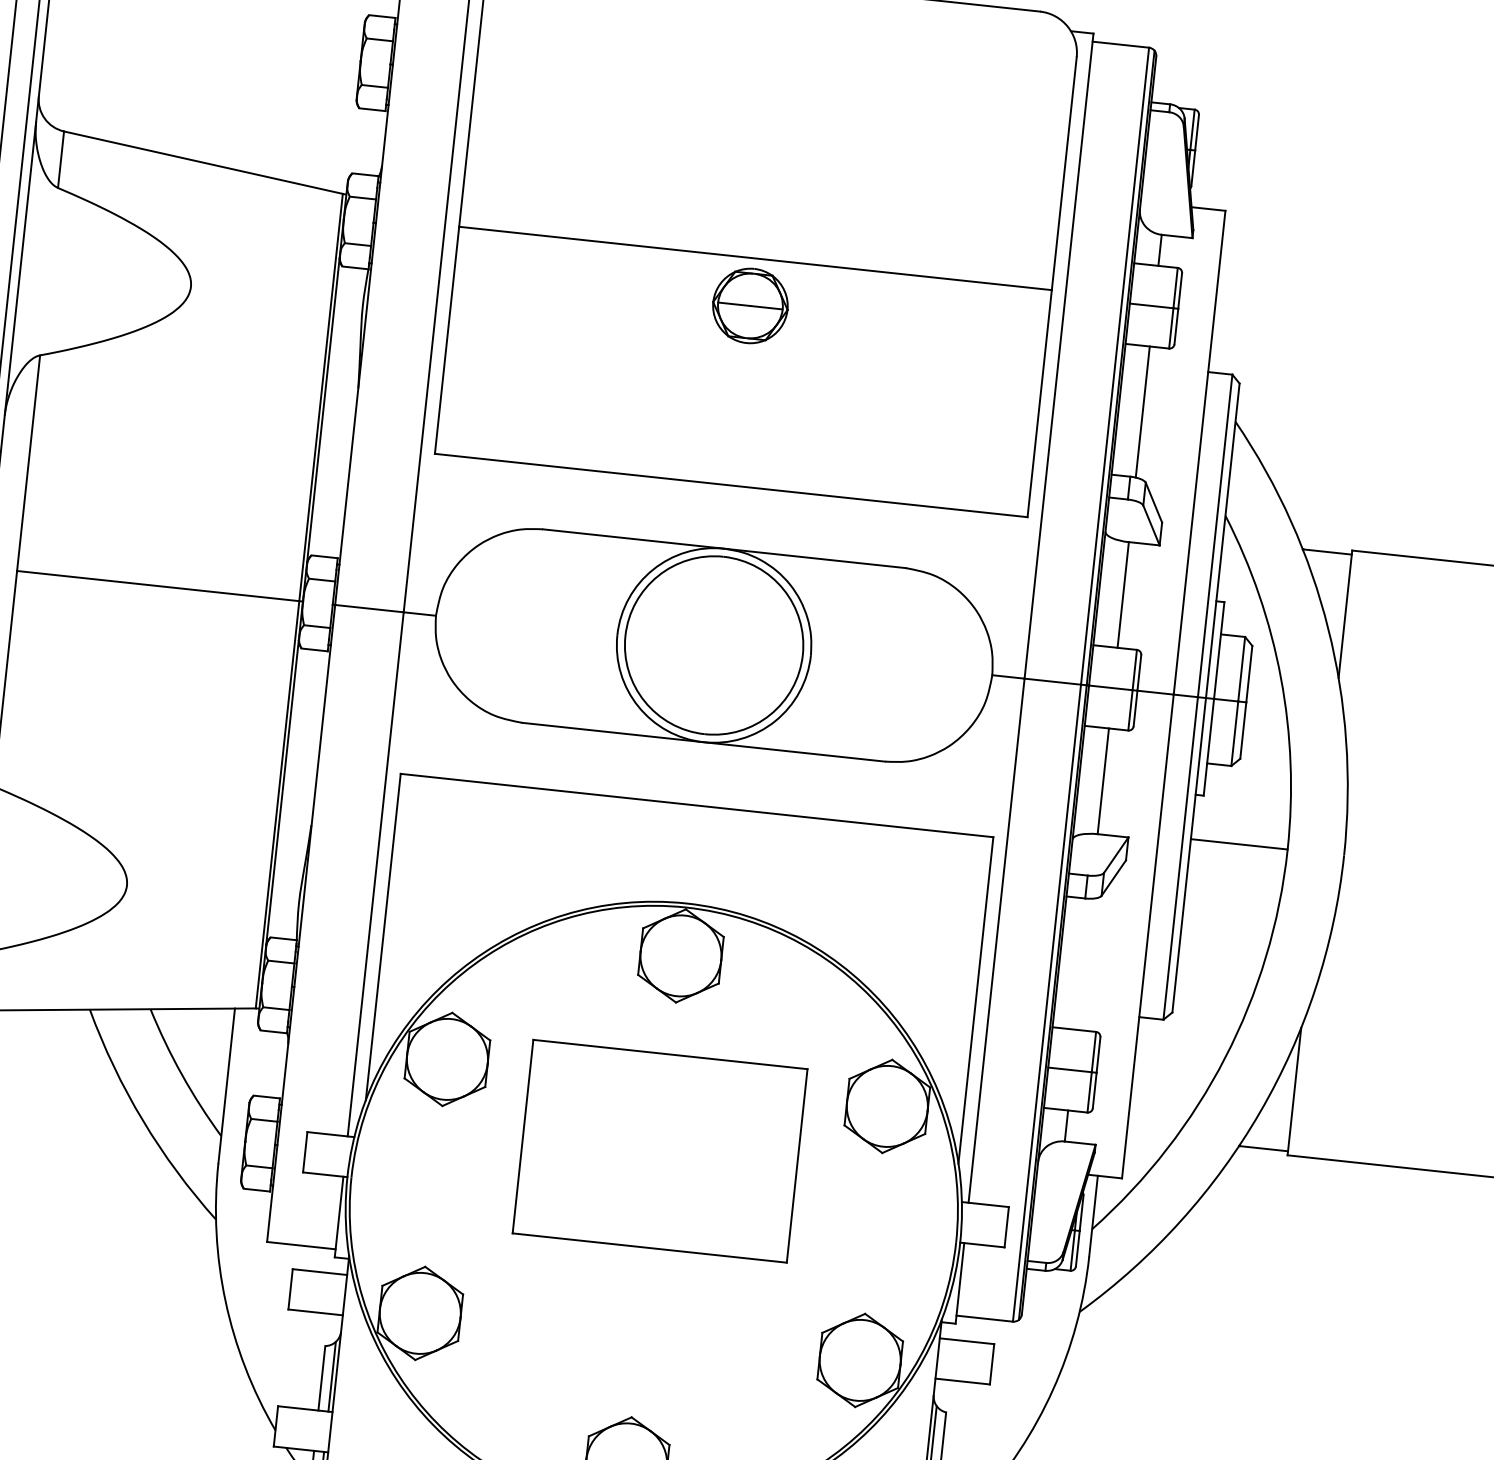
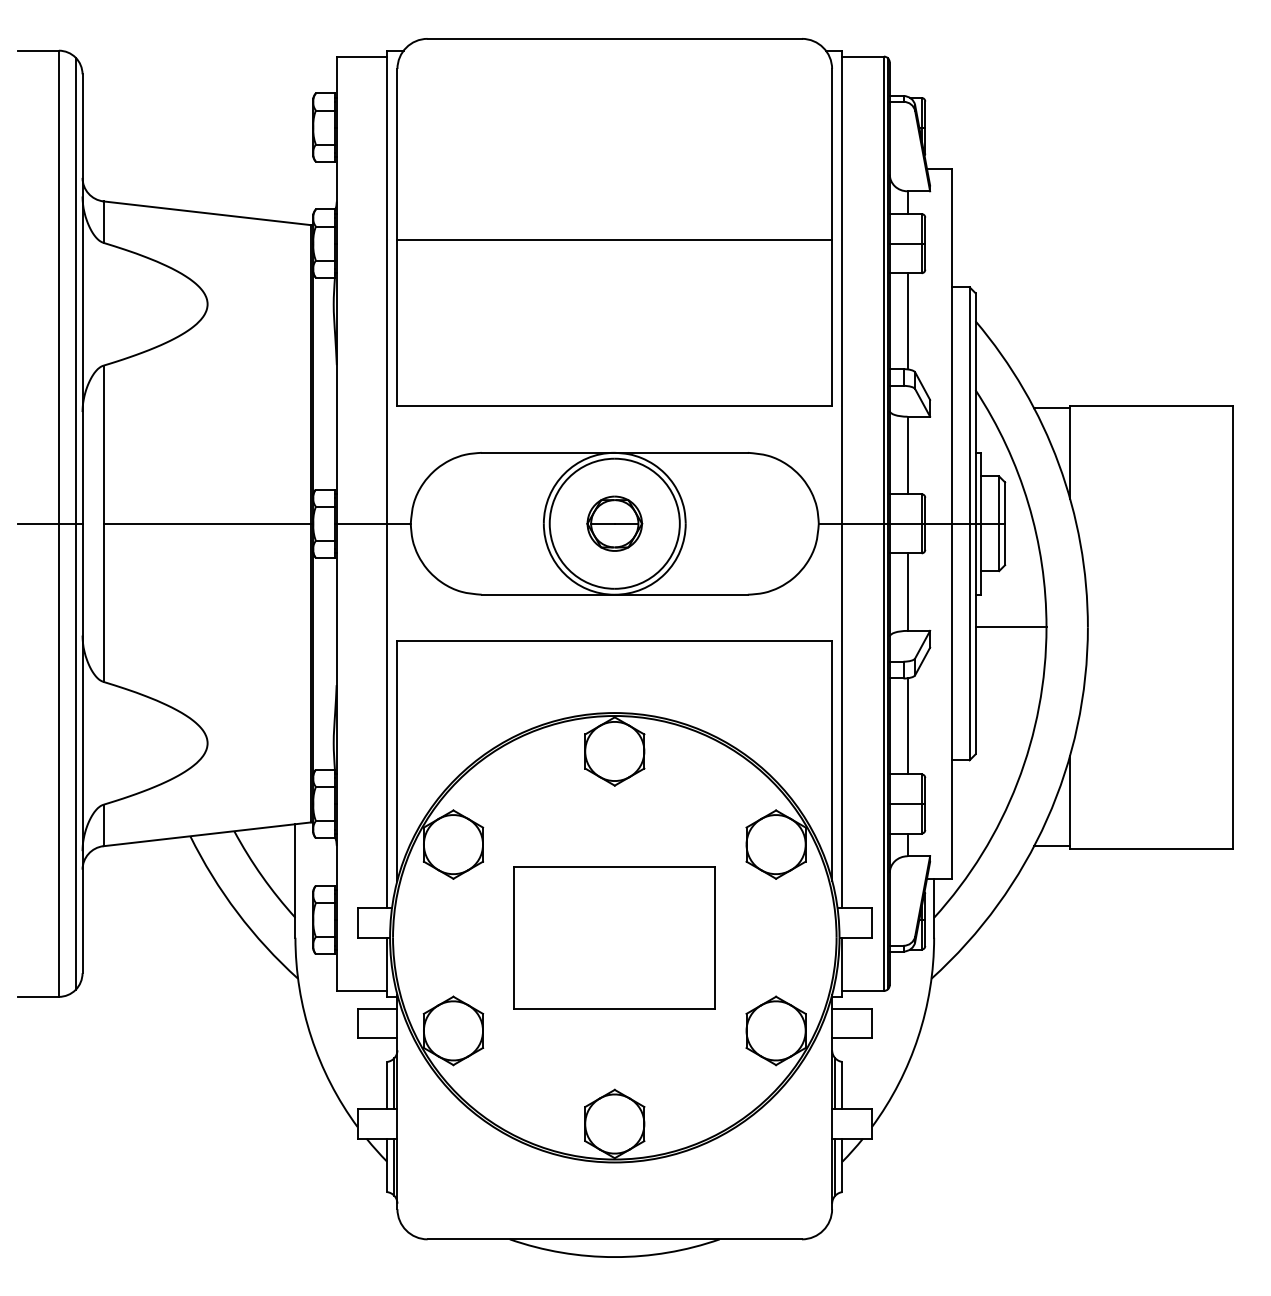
part: (750, 305) -> (614, 523), moved
line: (1083, 964) -> (907, 726), added
part: (659, 1150) -> (614, 937), moved

